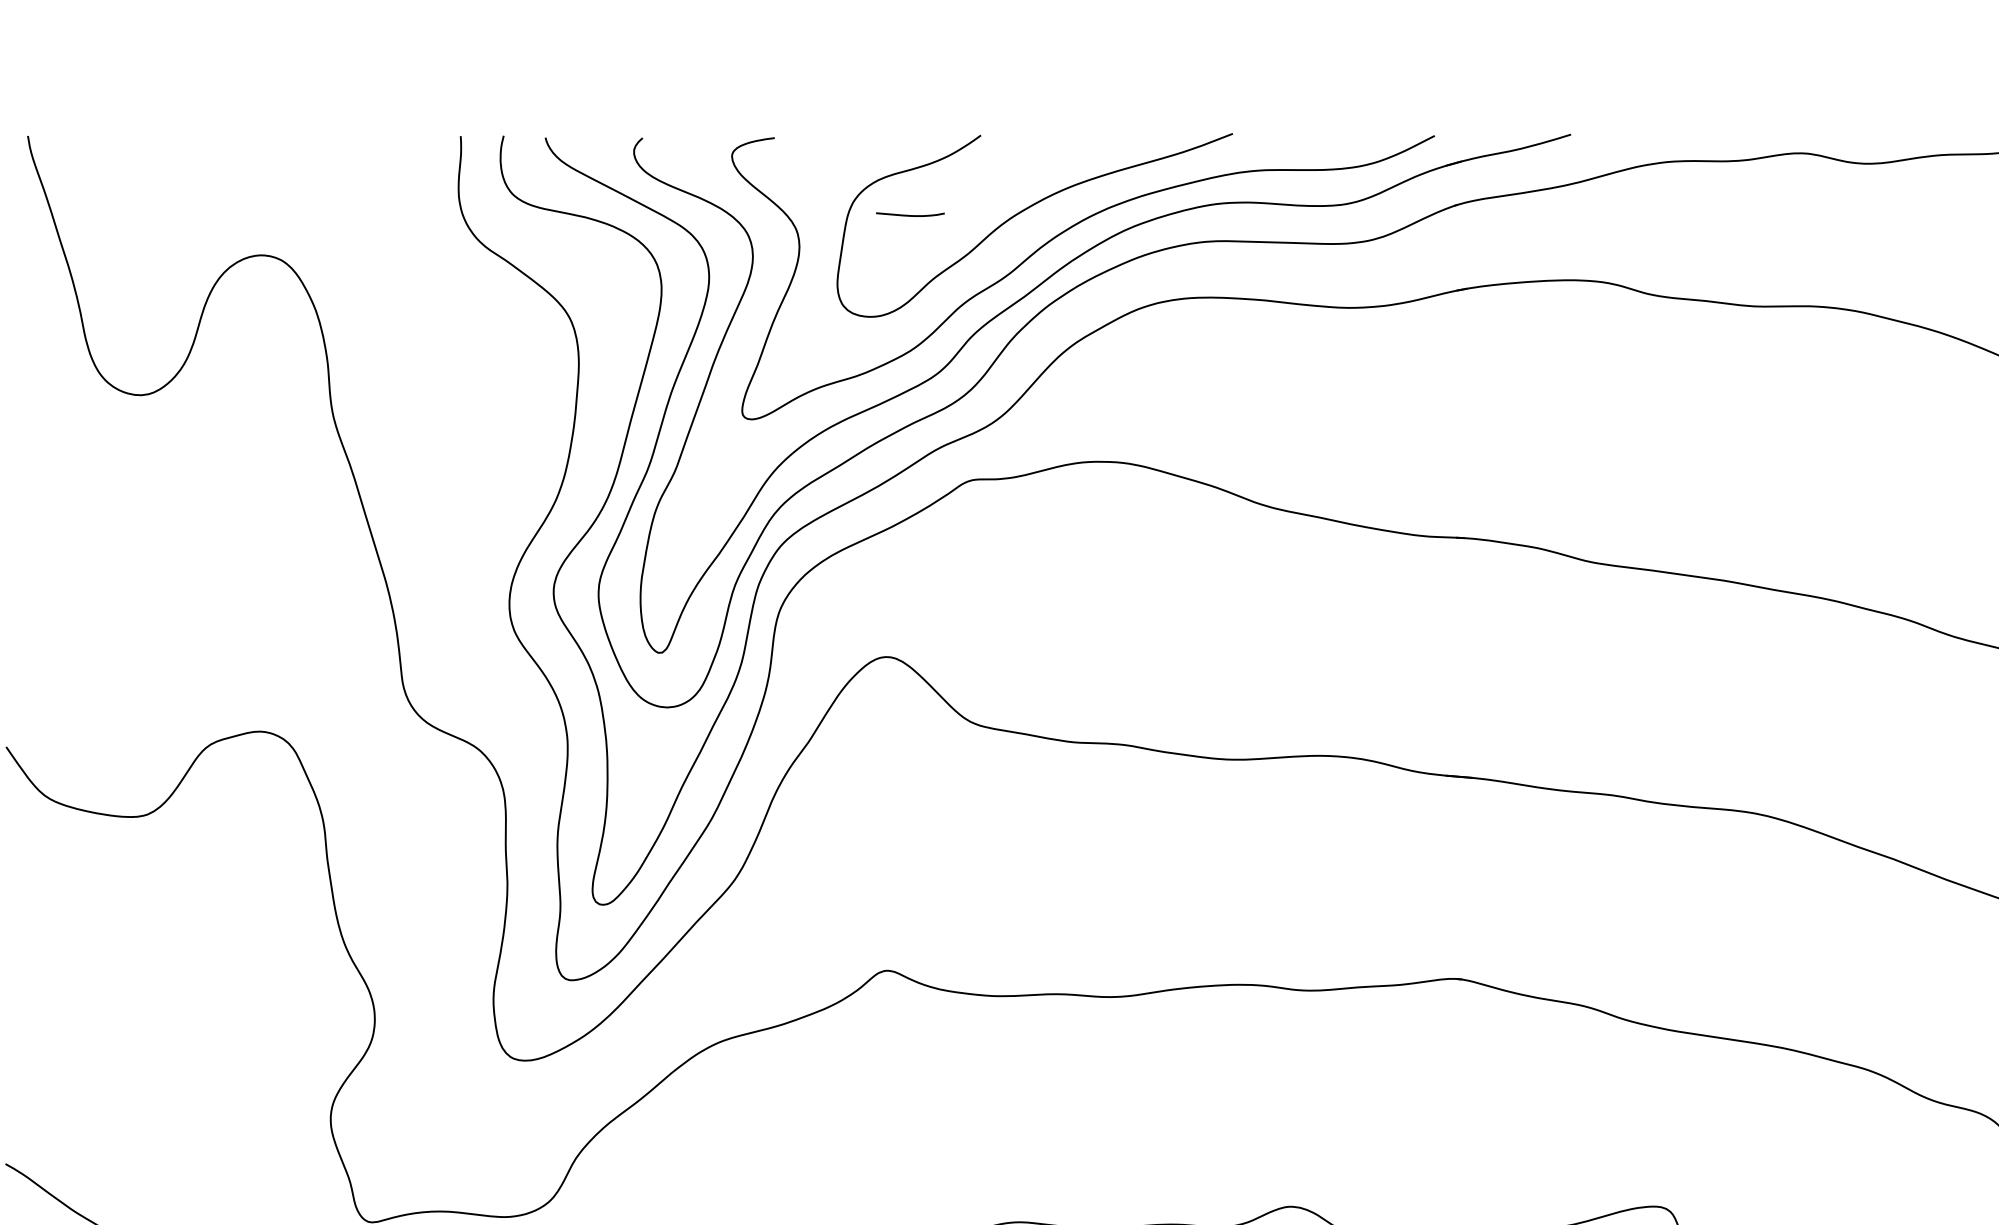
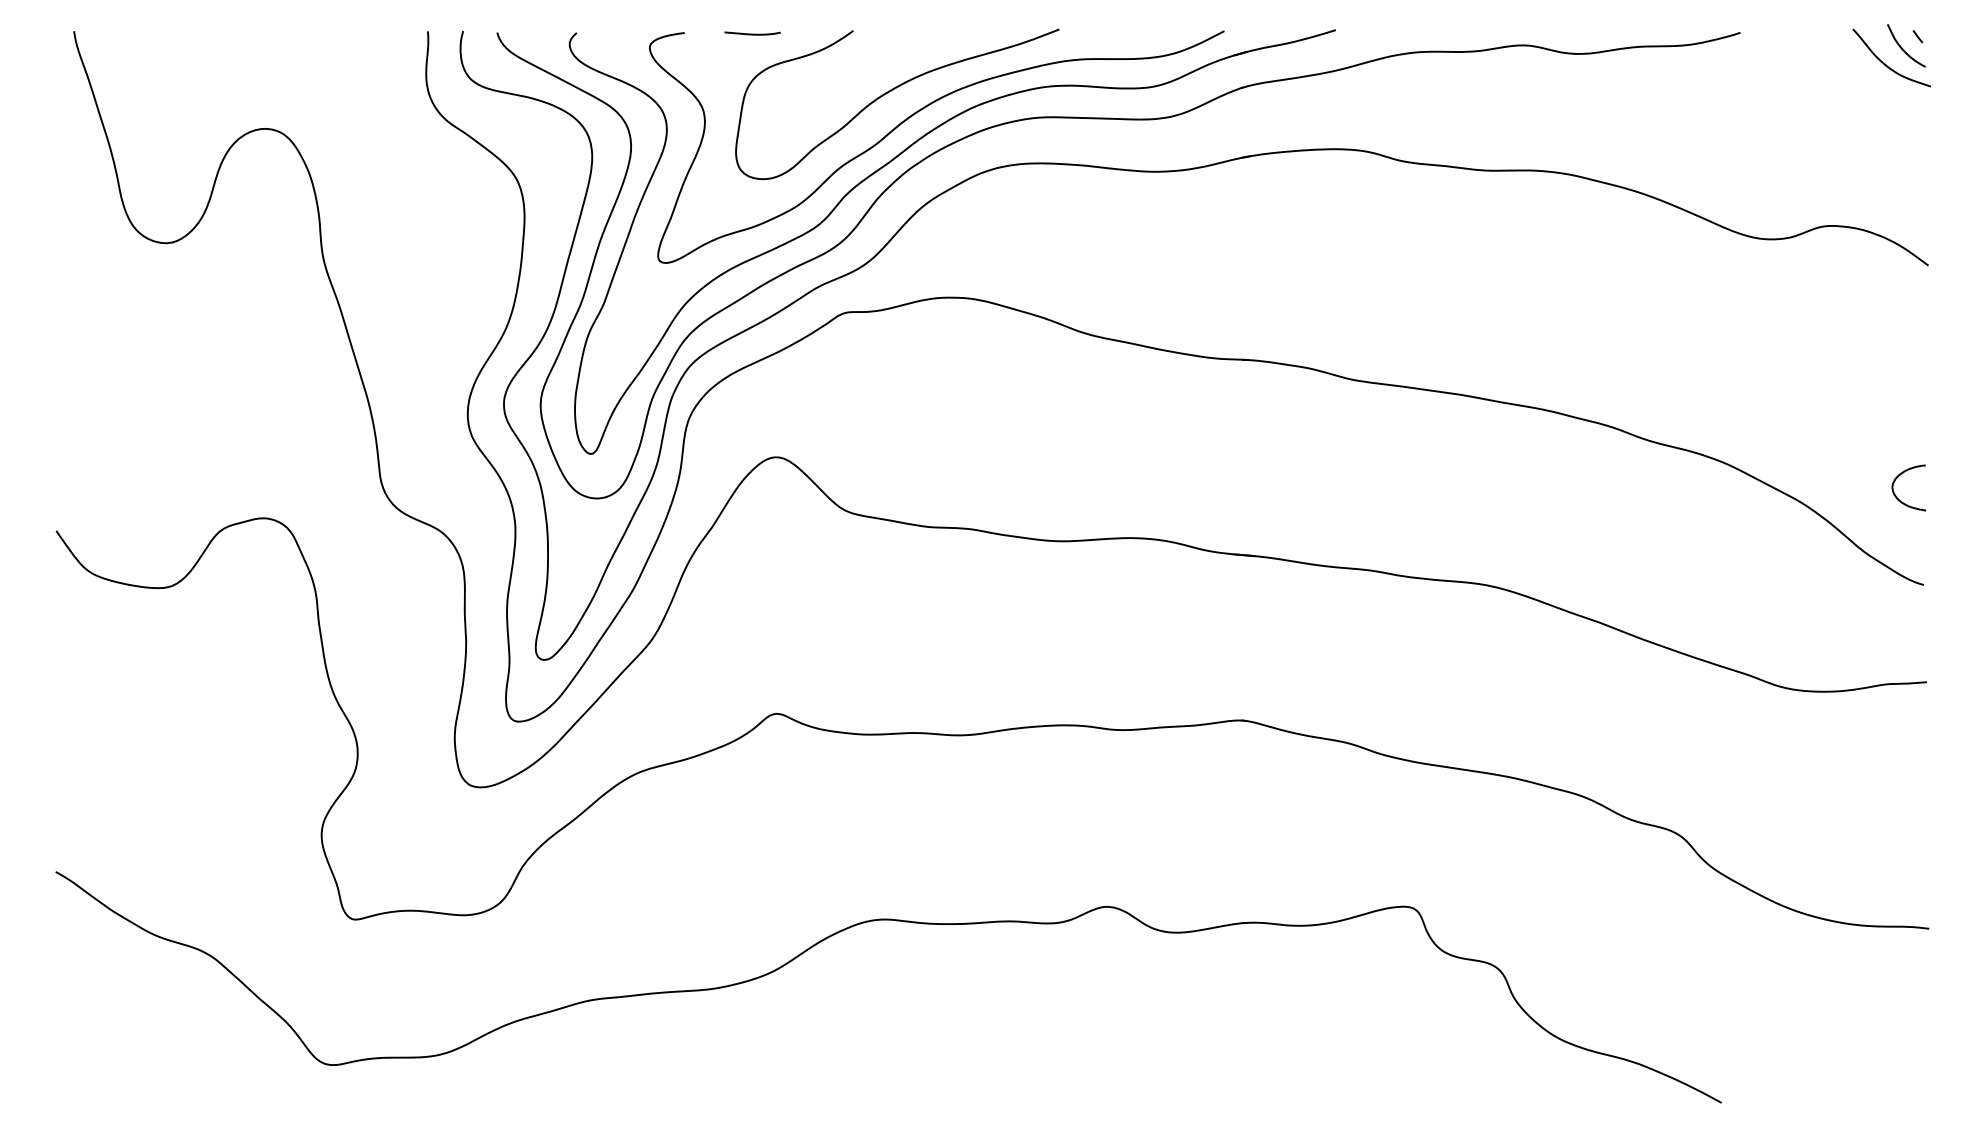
curve: (910, 214) -> (752, 33), moved

